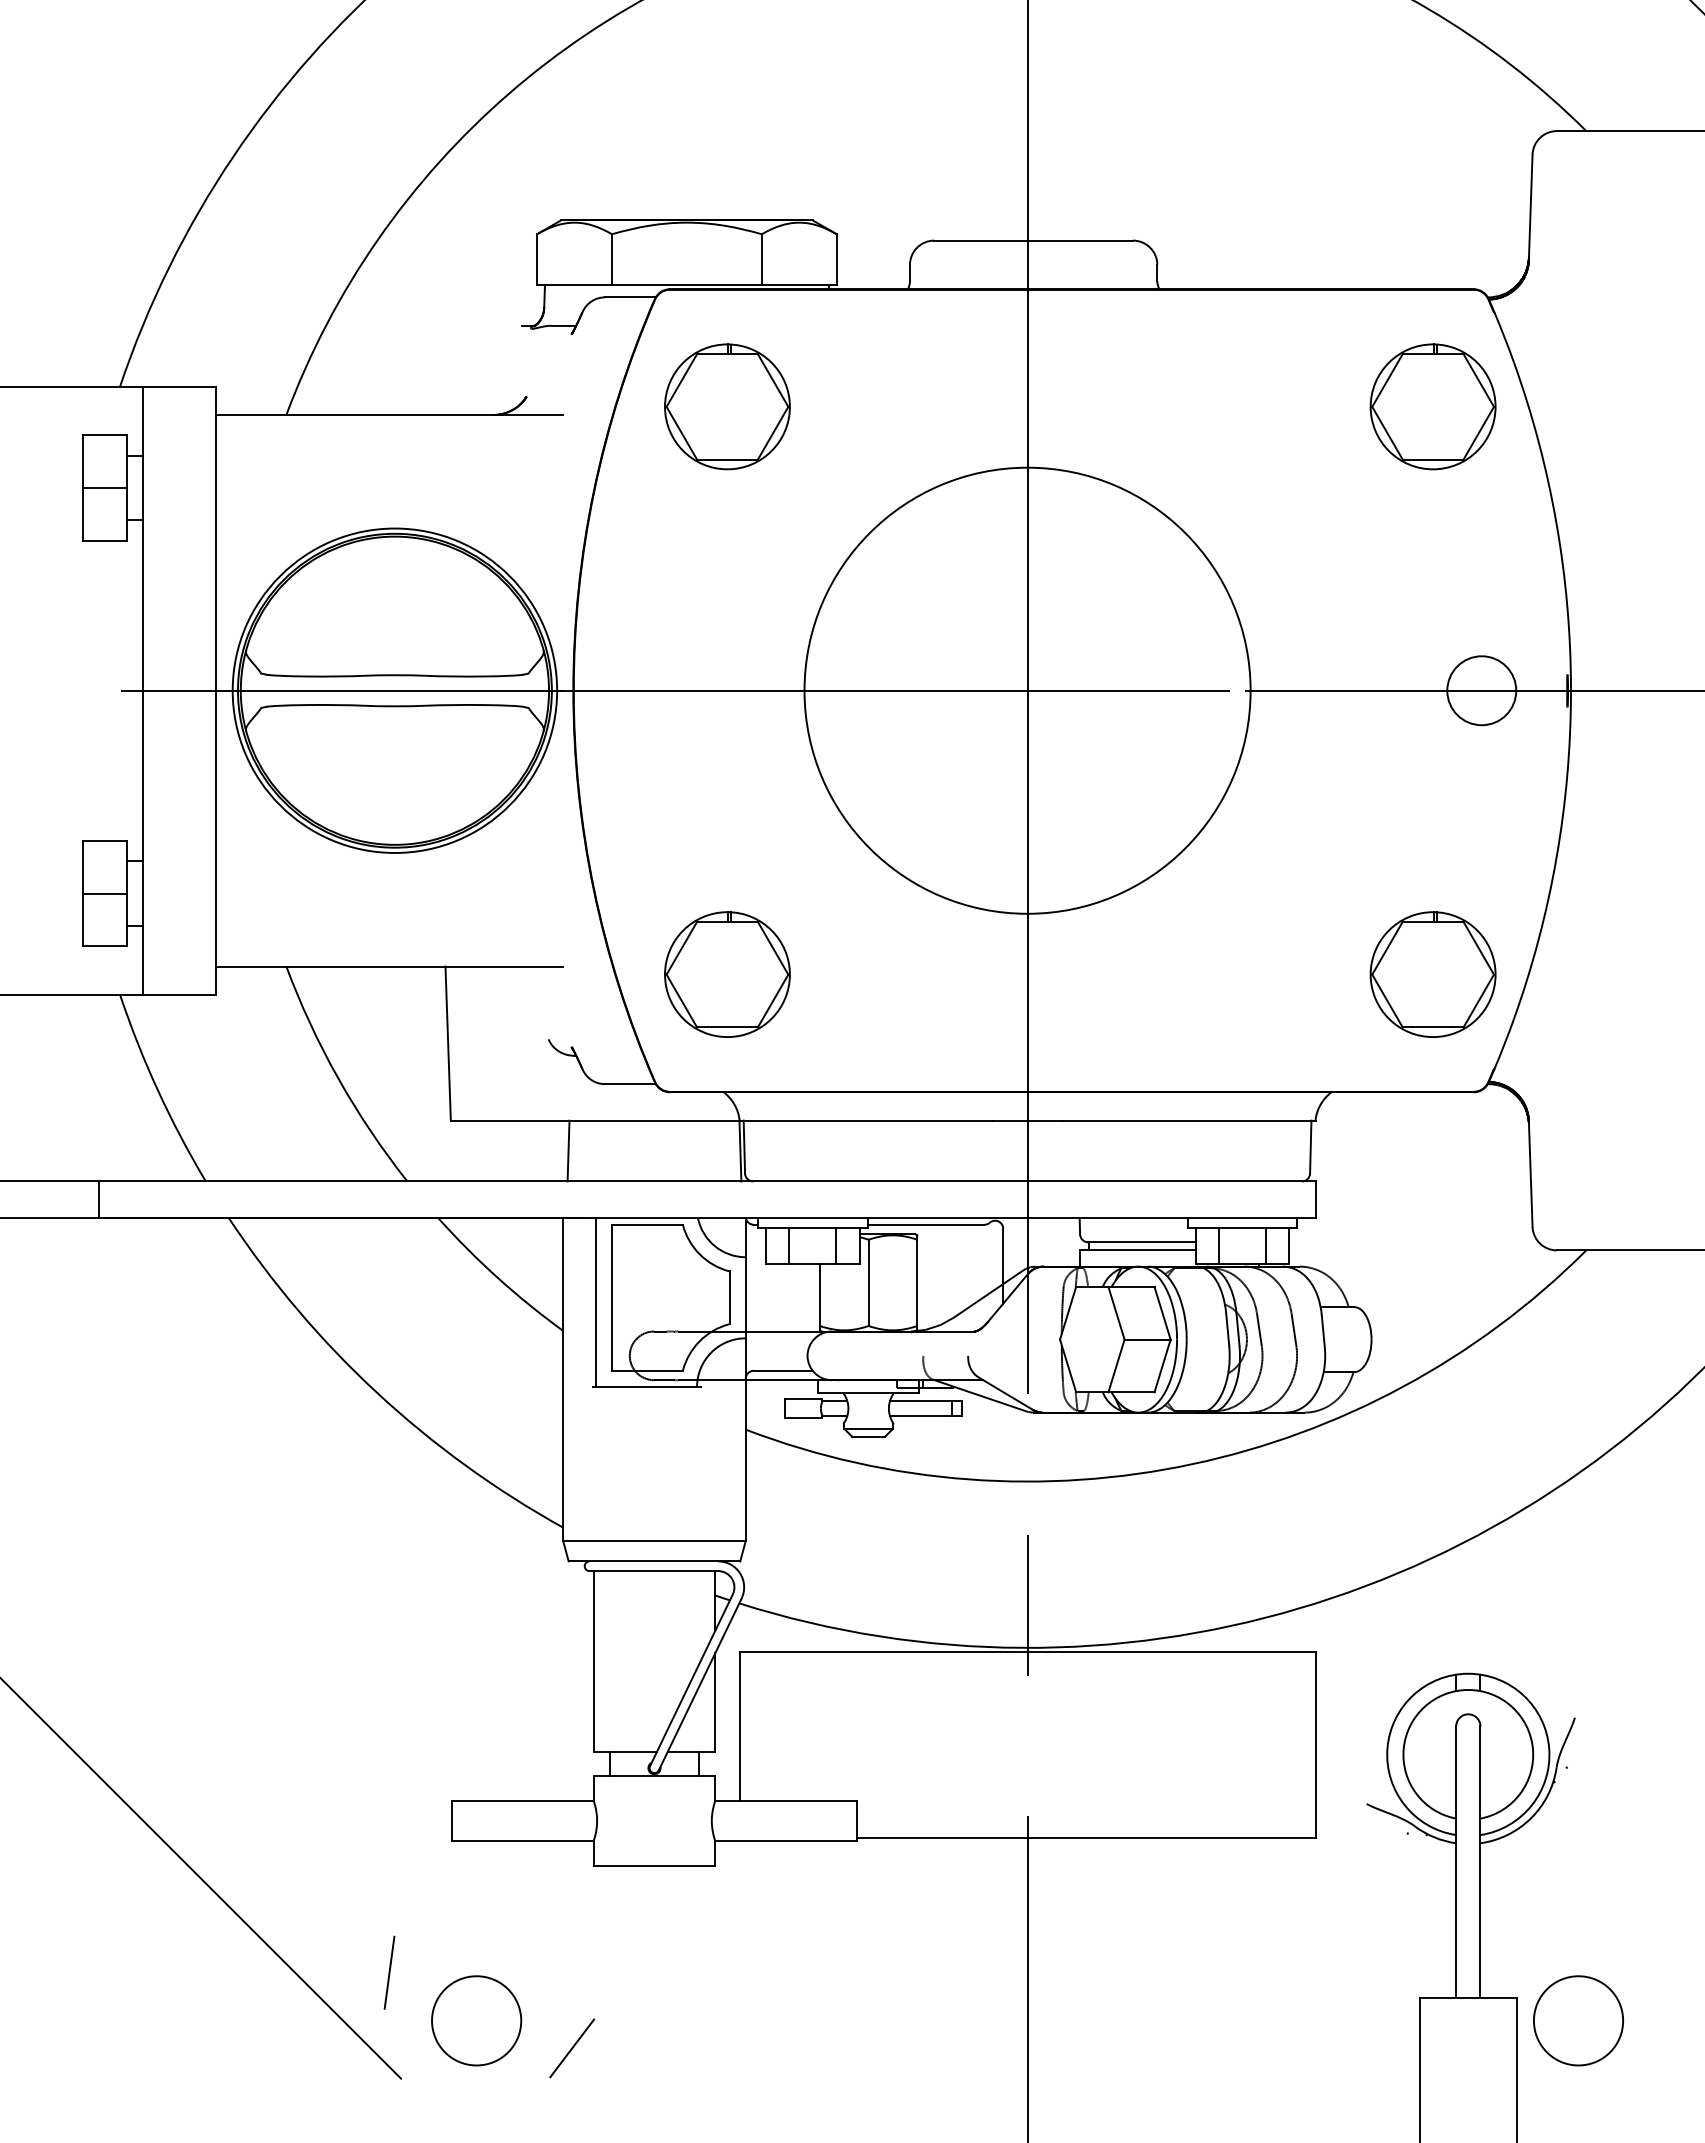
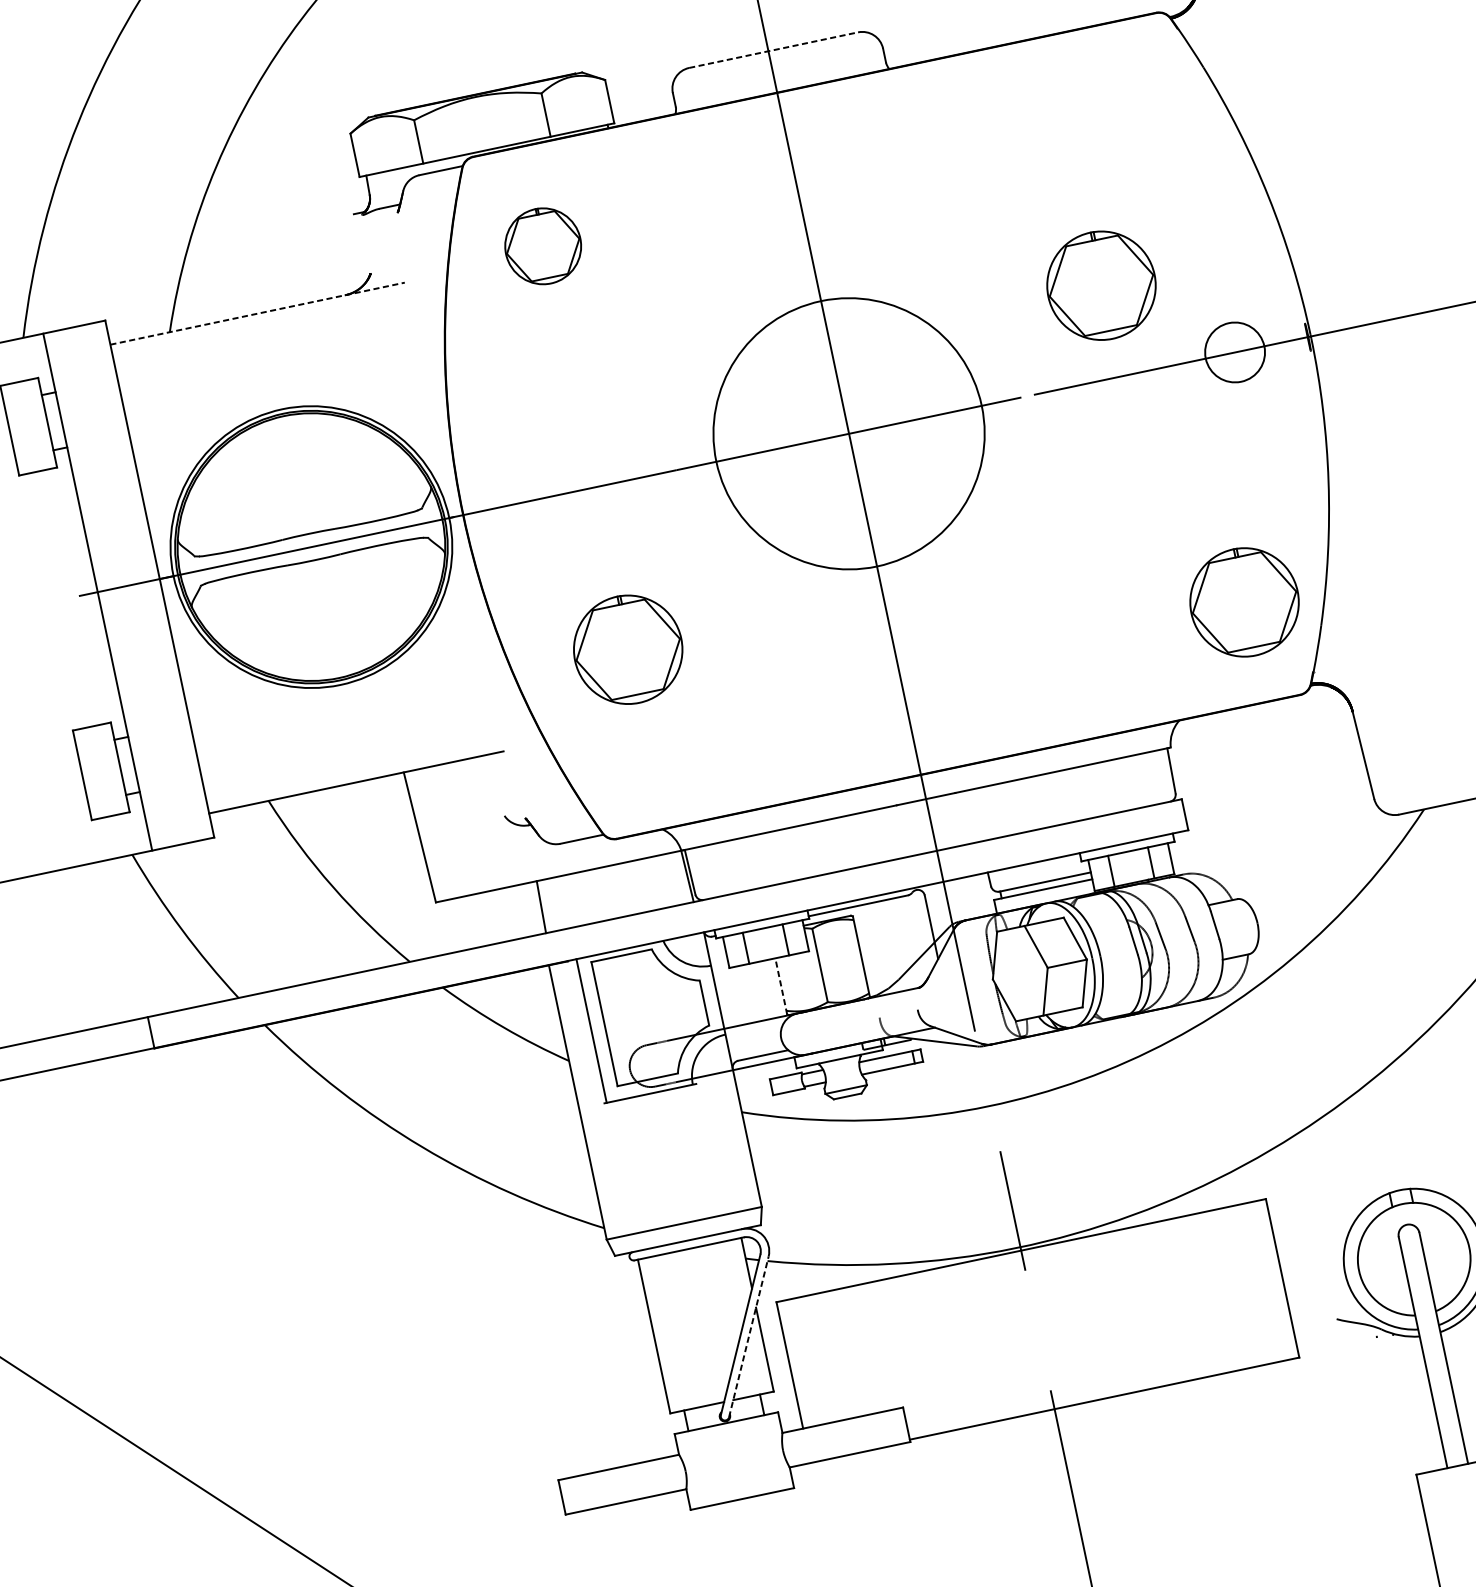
line: (1034, 240) -> (774, 49), solid -> dashed
part: (727, 406) -> (543, 245), size x0.7
part: (1432, 406) -> (1100, 285), moved
line: (390, 414) -> (258, 313), solid -> dashed
line: (104, 487) -> (28, 426), removed
circle: (1027, 690) -> (848, 433), size x0.7
line: (104, 893) -> (100, 771), removed
part: (727, 974) -> (628, 649), moved
line: (819, 1296) -> (780, 985), solid -> dashed
line: (700, 1684) -> (749, 1336), solid -> dashed

